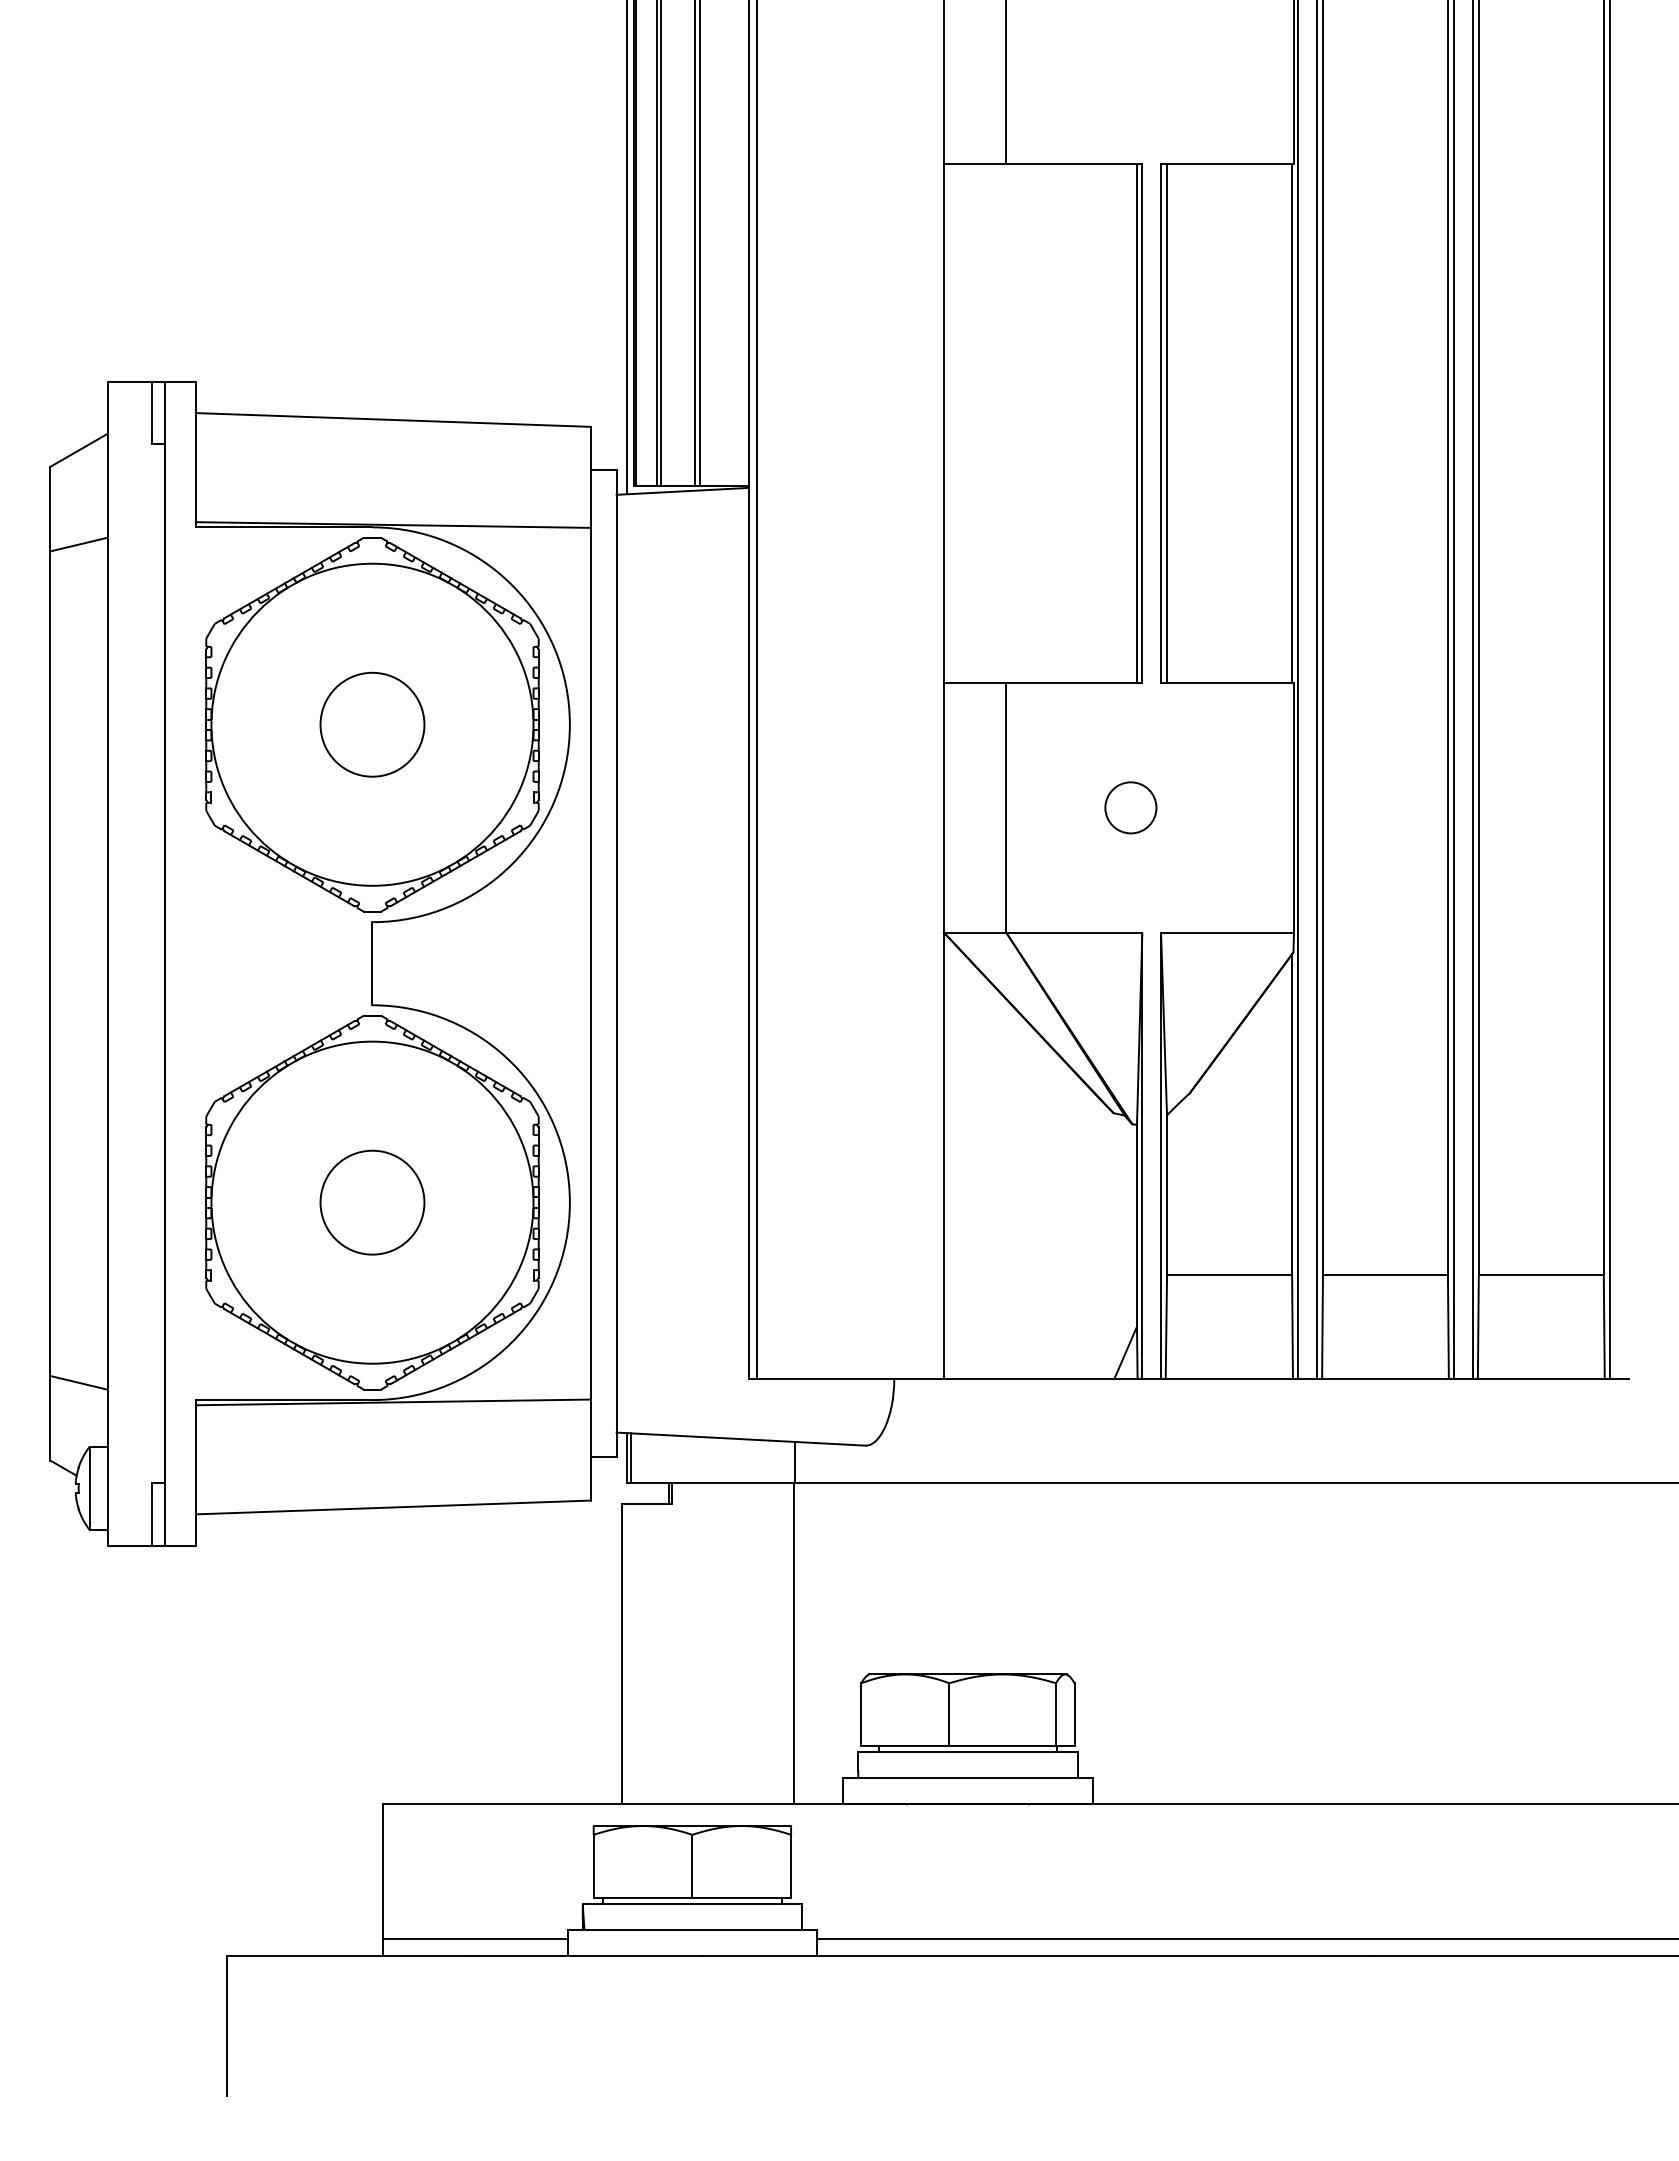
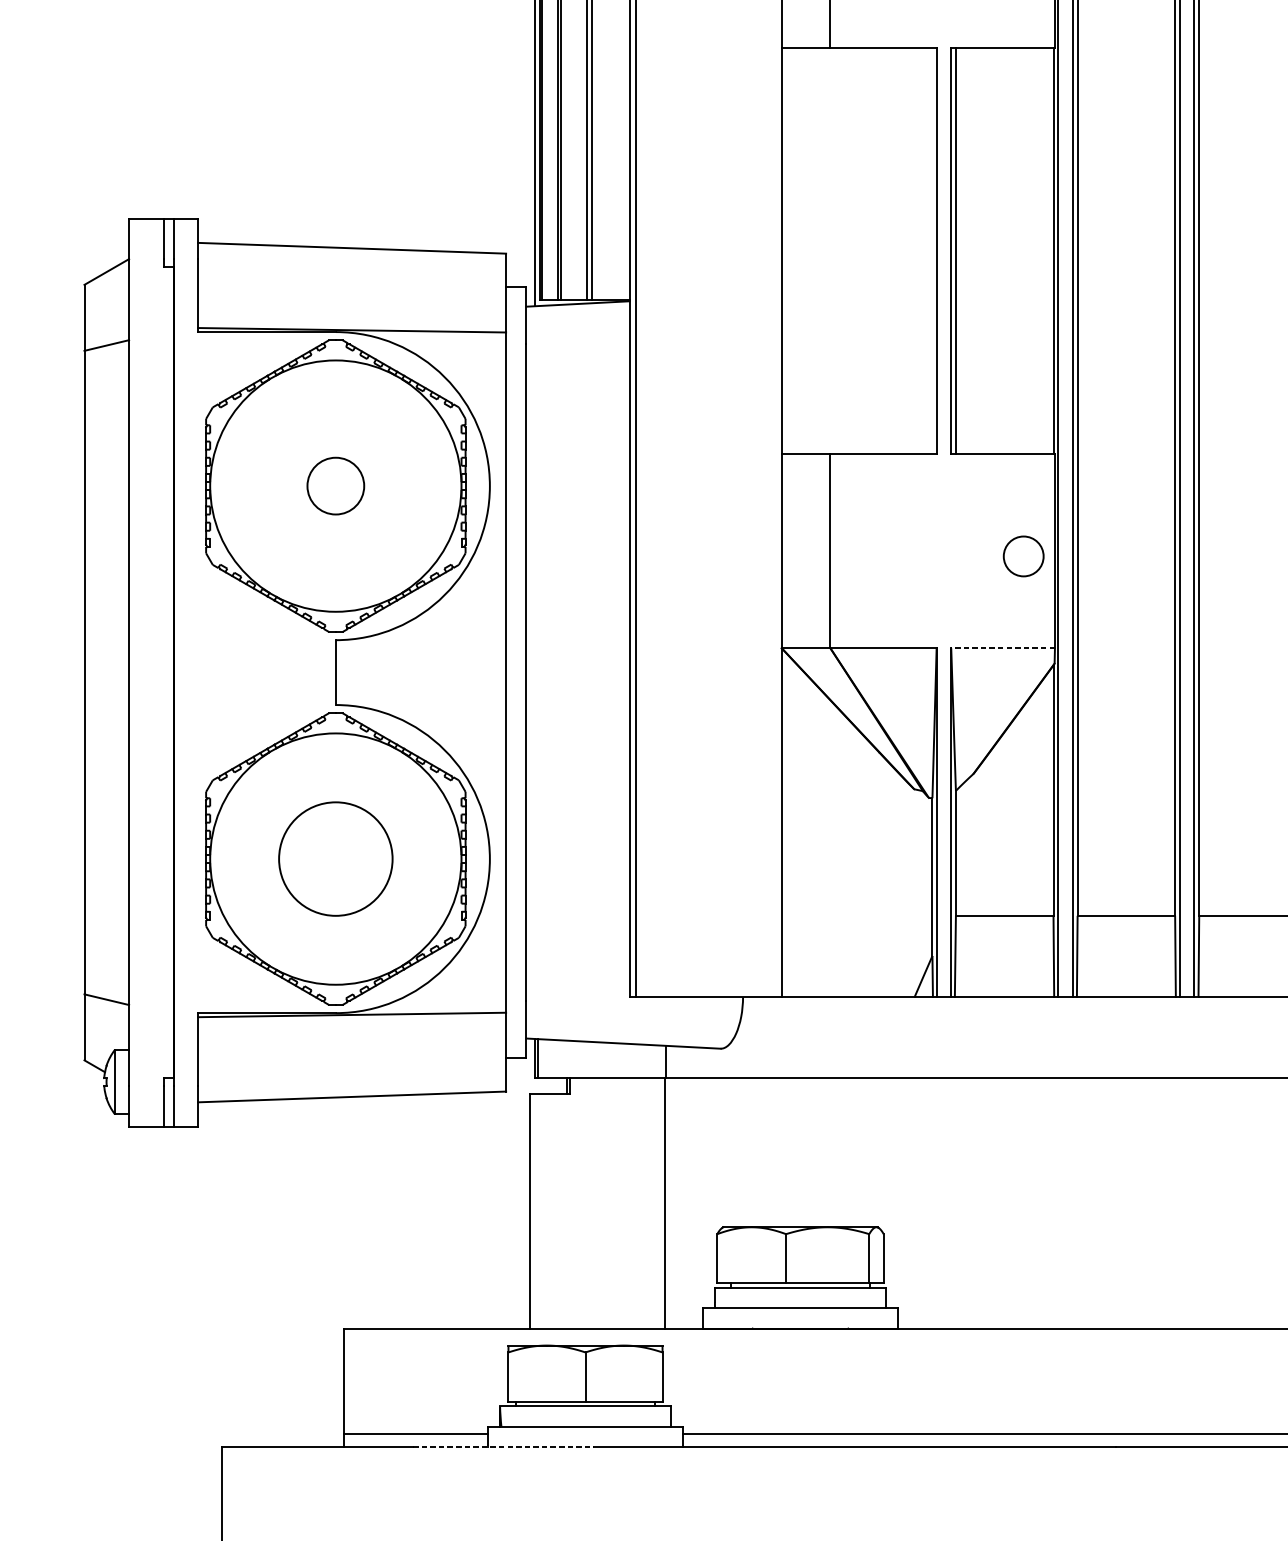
line: (1136, 423) -> (932, 251), removed
circle: (372, 724) -> (335, 485), size x0.7
circle: (1130, 807) -> (1023, 556), moved
line: (1227, 932) -> (1003, 648), solid -> dashed
circle: (372, 1202) -> (335, 858), size x1.4
line: (587, 1955) -> (503, 1446), solid -> dashed

